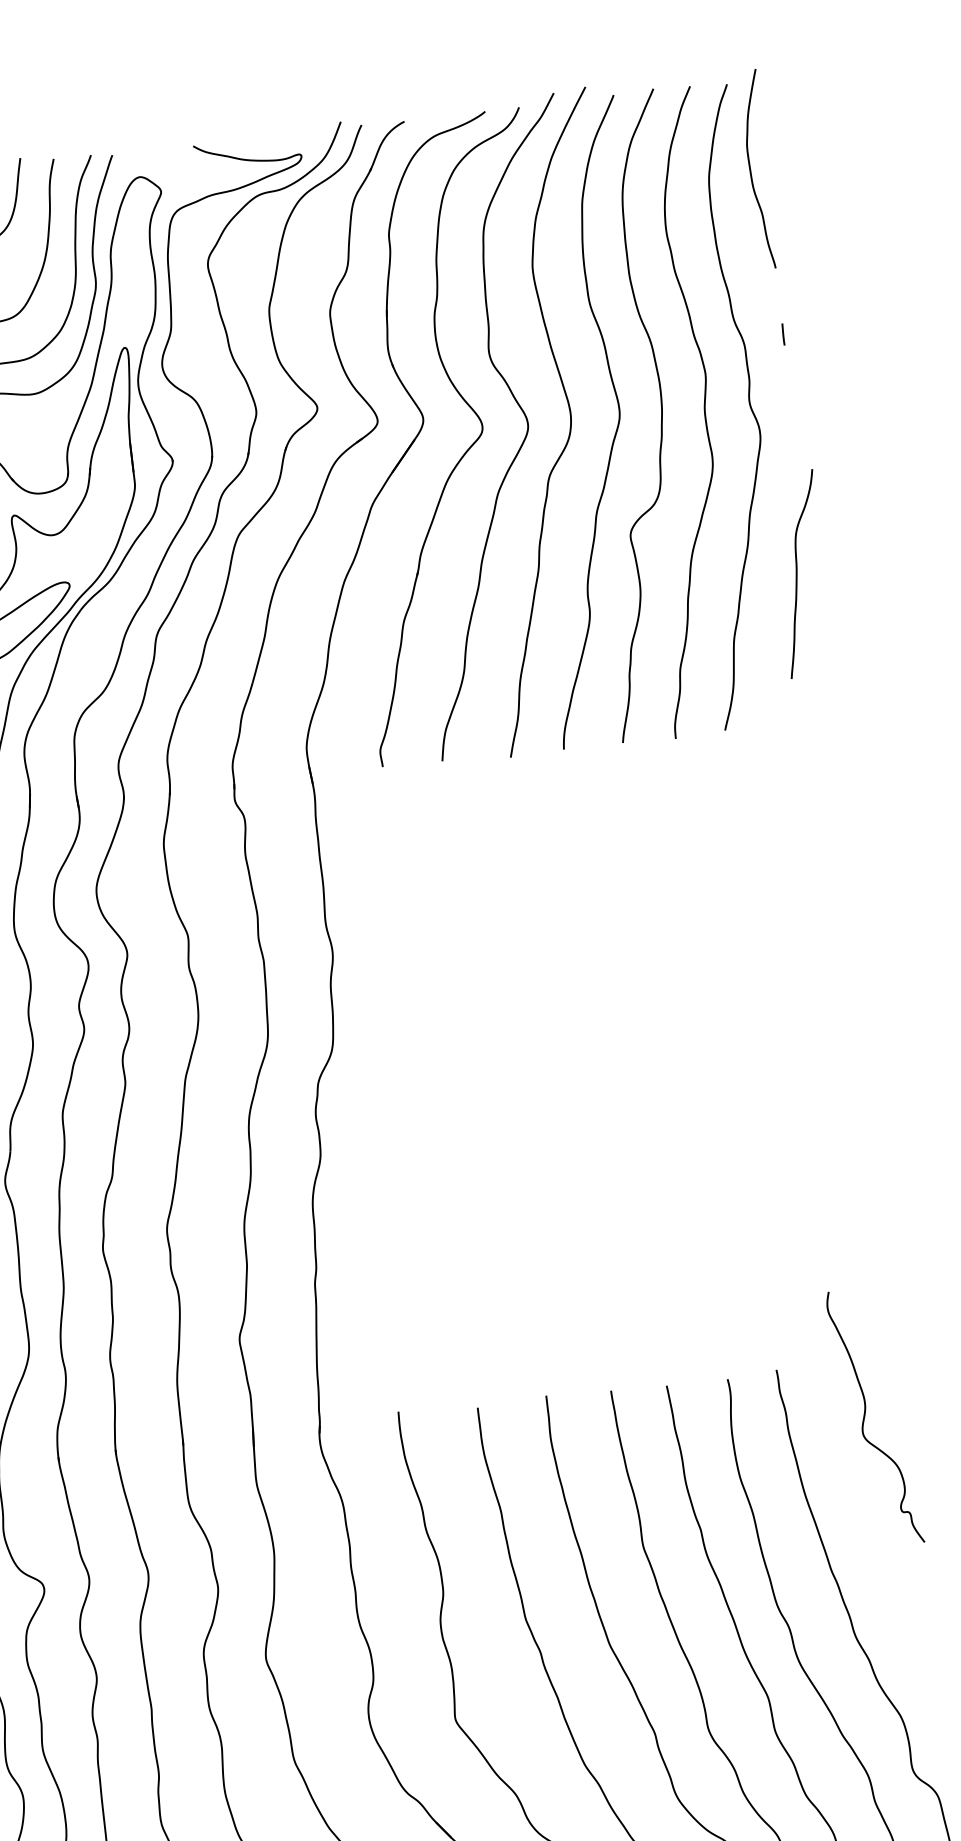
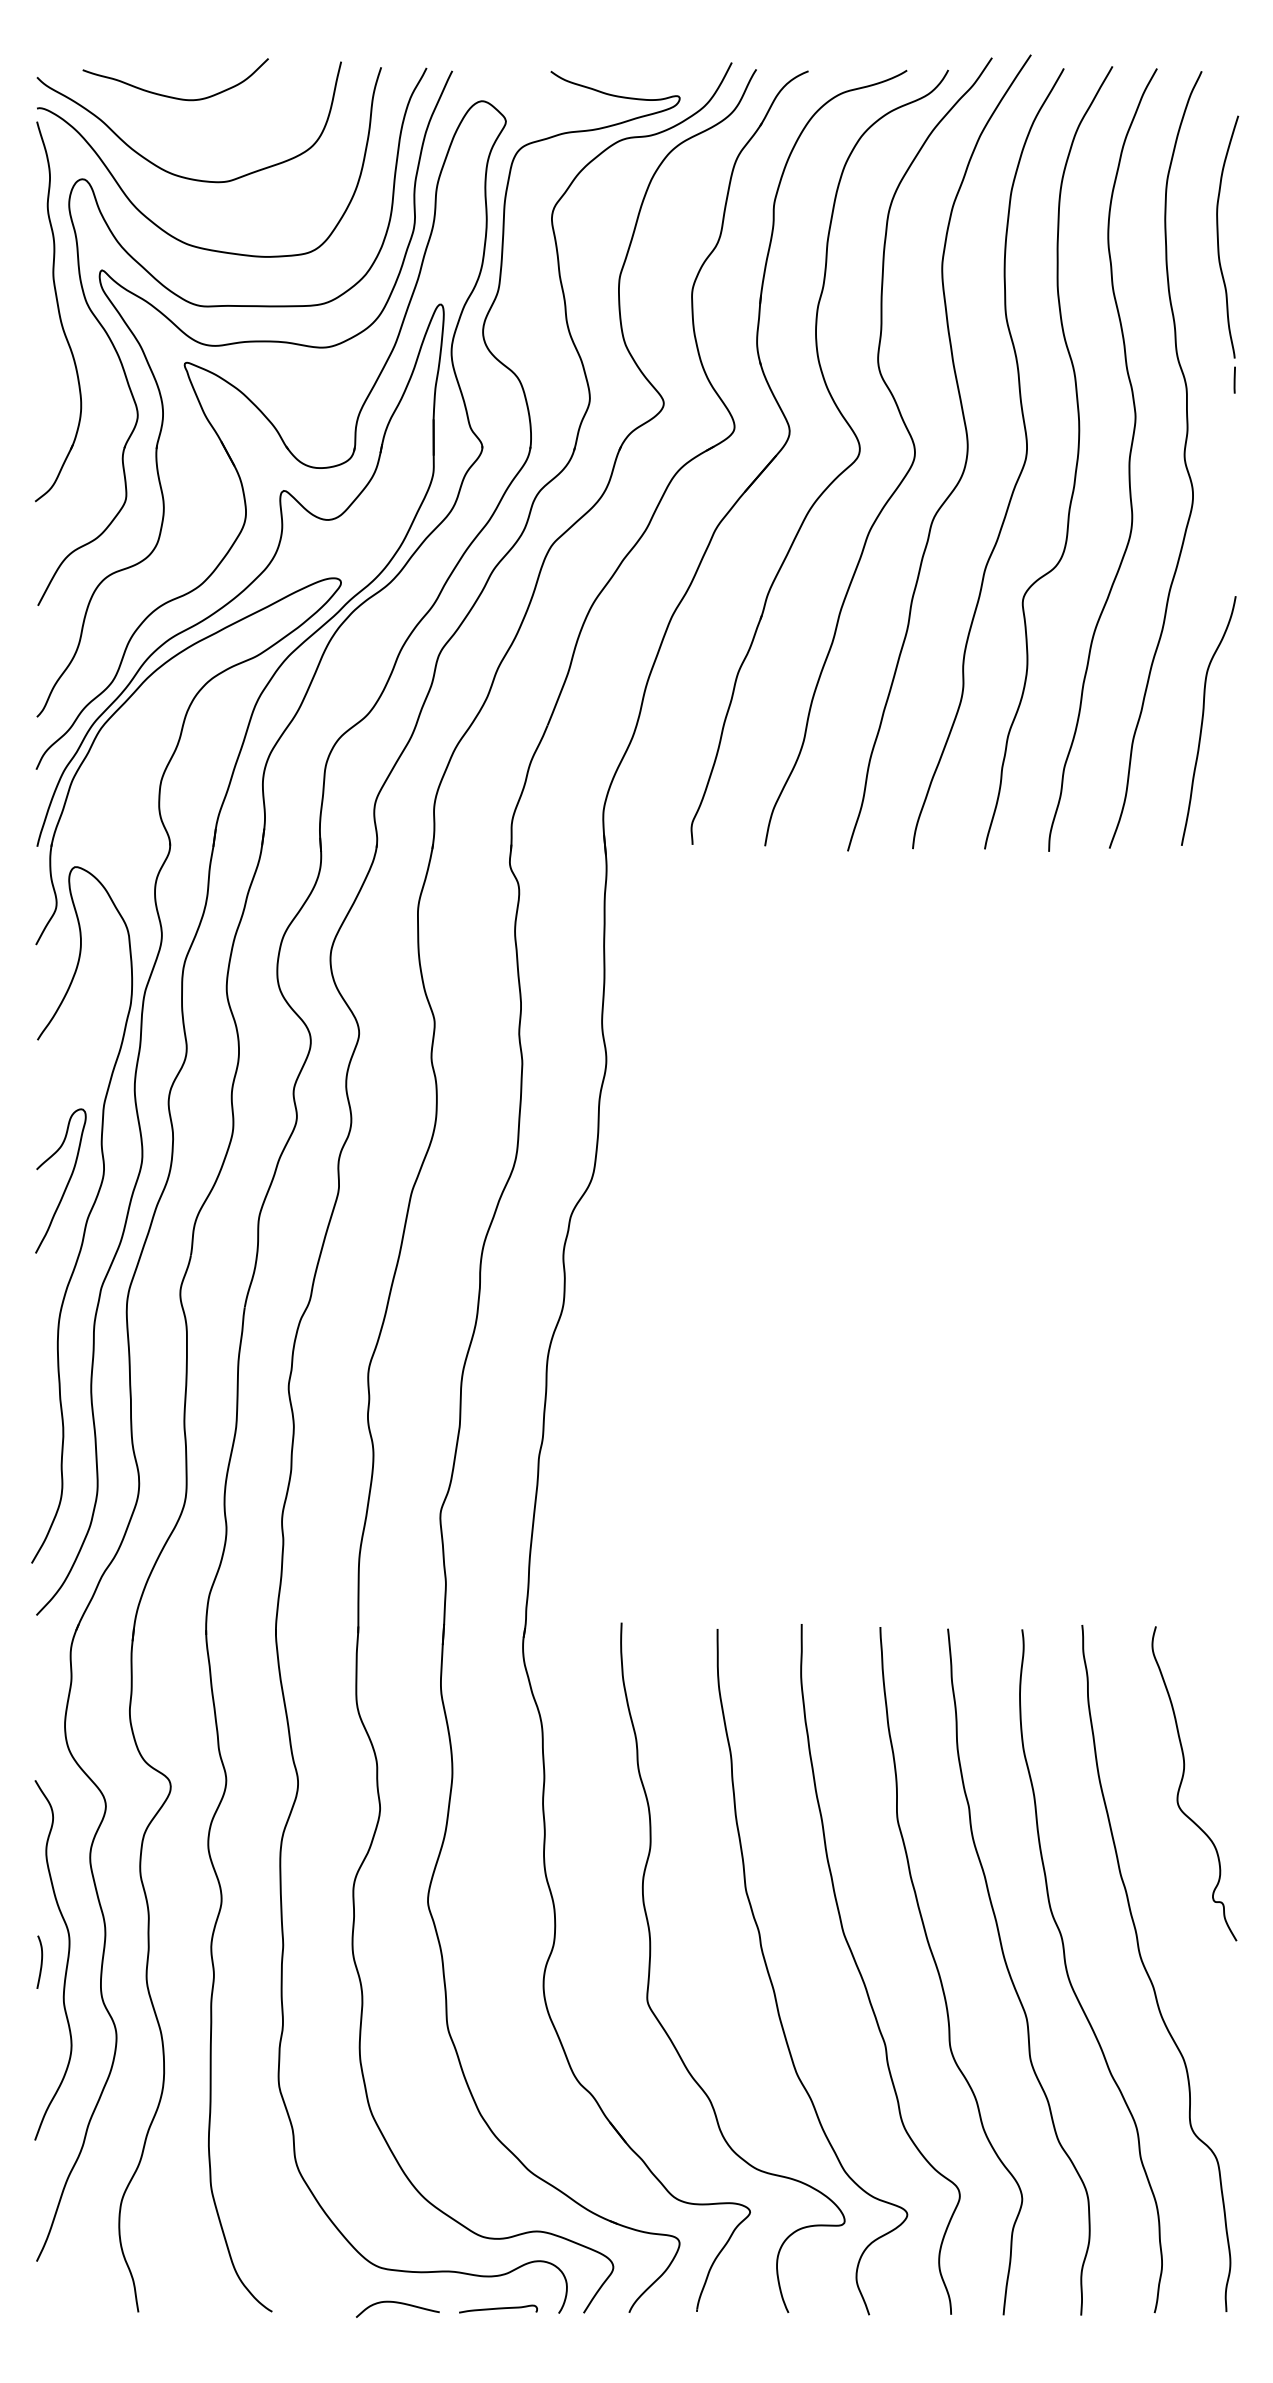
curve: (750, 169) -> (1218, 236), moved
curve: (797, 574) -> (1203, 720), moved
curve: (865, 1417) -> (1182, 1782), moved

